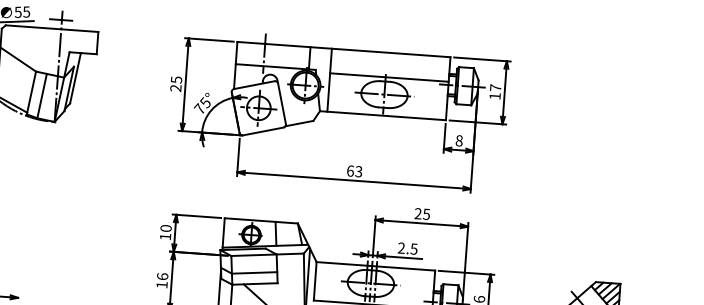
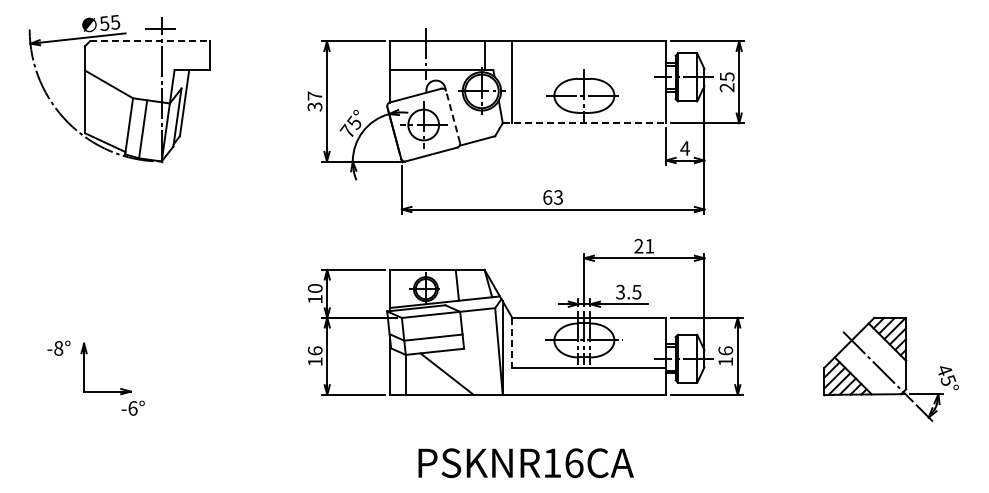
line: (51, 28) -> (149, 41), solid -> dashed
line: (389, 77) -> (589, 73), removed
text: (175, 84) -> (314, 101), 25 -> 37
text: (494, 92) -> (726, 82), 17 -> 25
line: (282, 104) -> (453, 117), solid -> dashed
line: (383, 116) -> (584, 123), solid -> dashed
text: (458, 140) -> (684, 148), 8 -> 4
text: (426, 214) -> (649, 246), 25 -> 21
text: (401, 248) -> (620, 292), 2.5 -> 3.5
line: (315, 281) -> (512, 342), solid -> dashed

